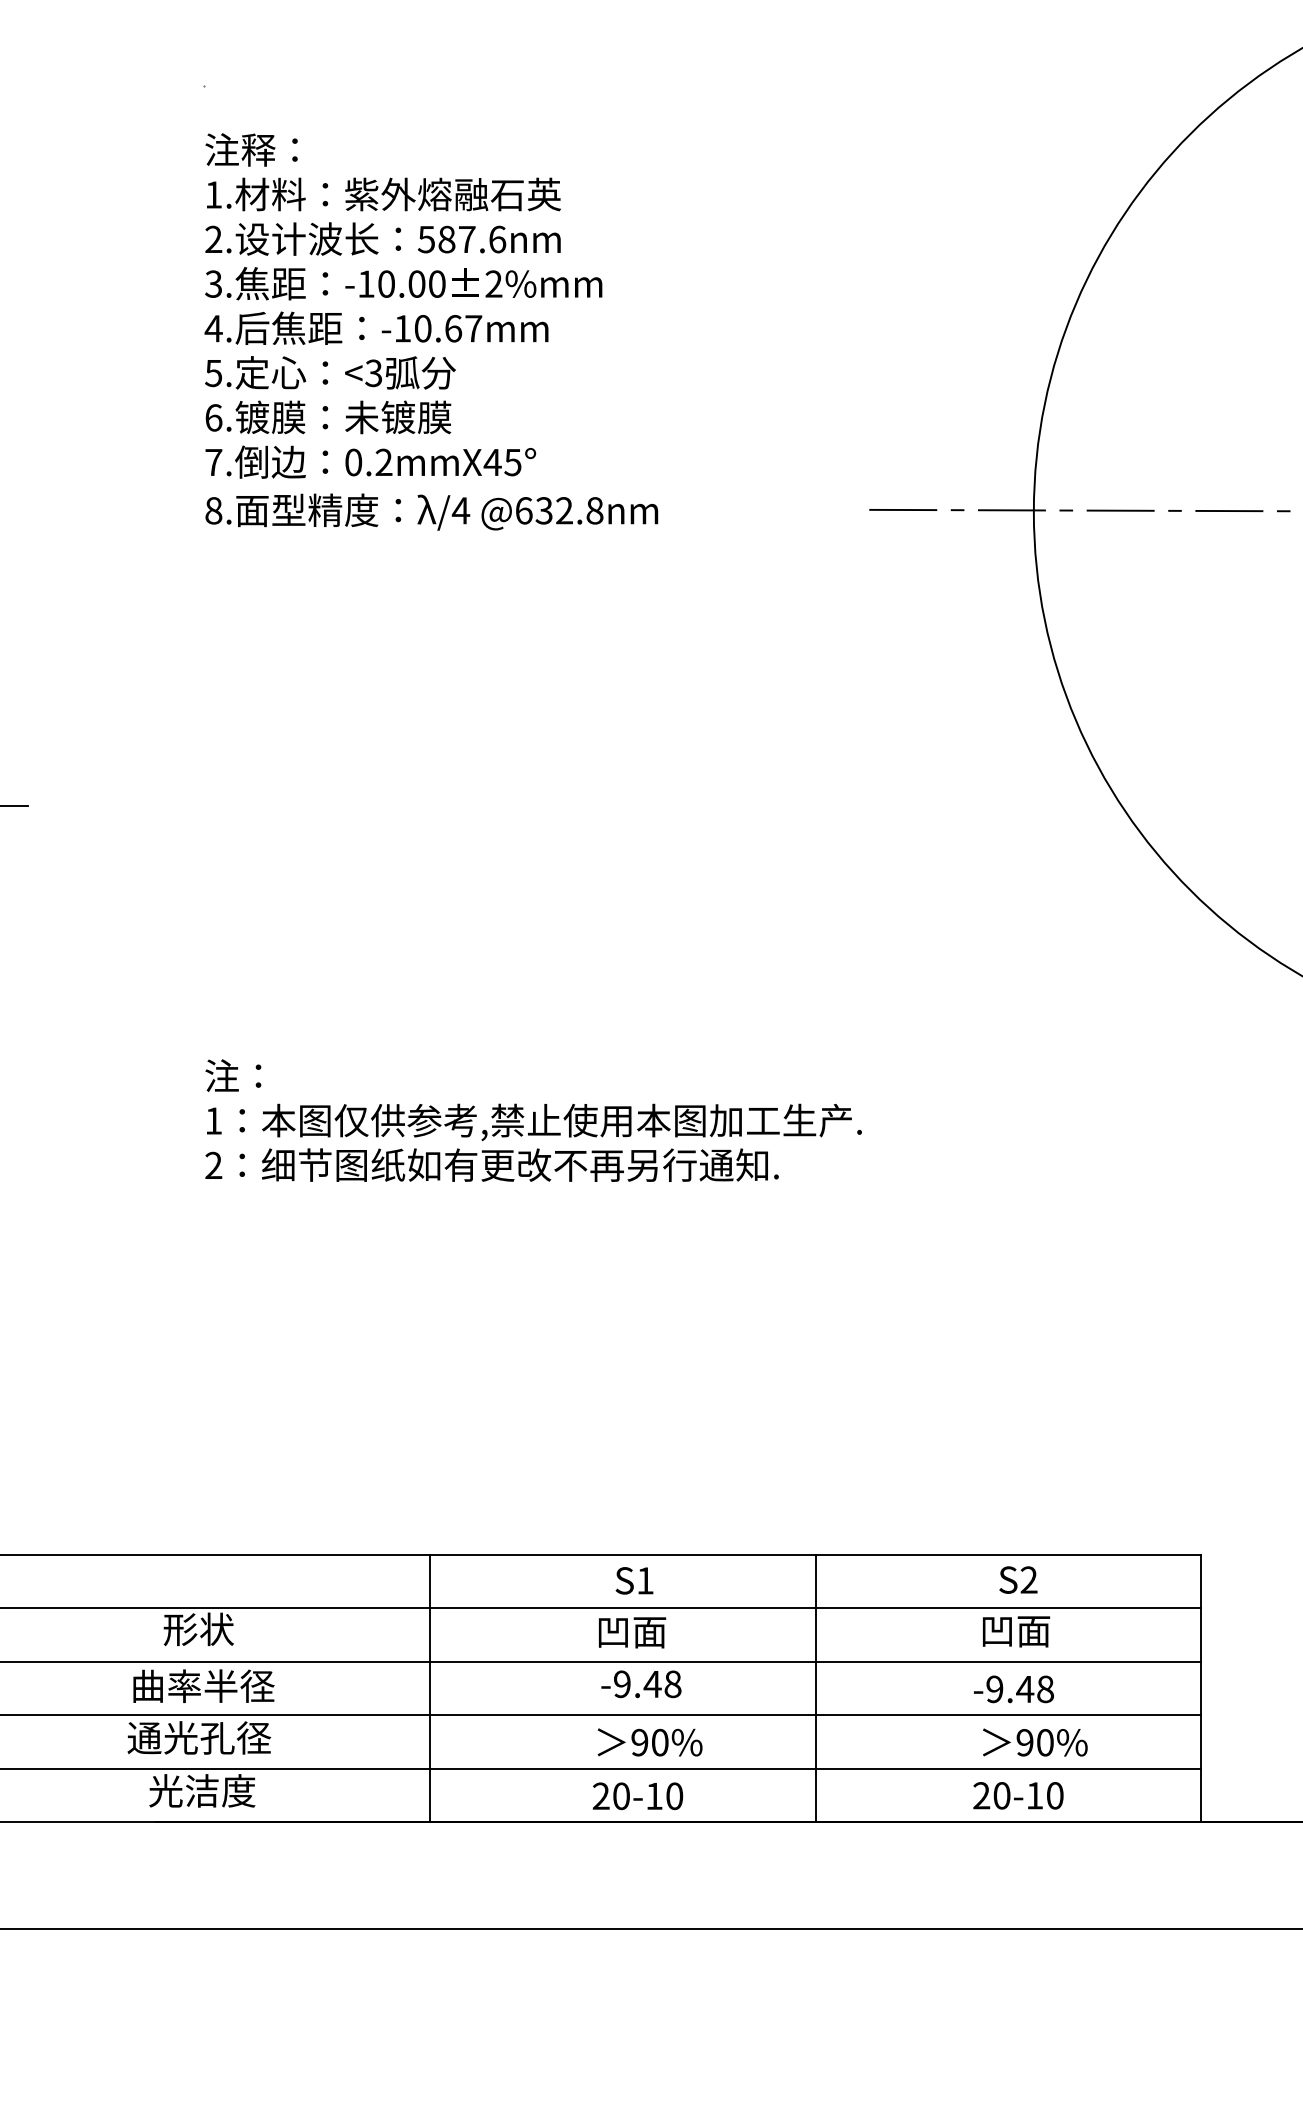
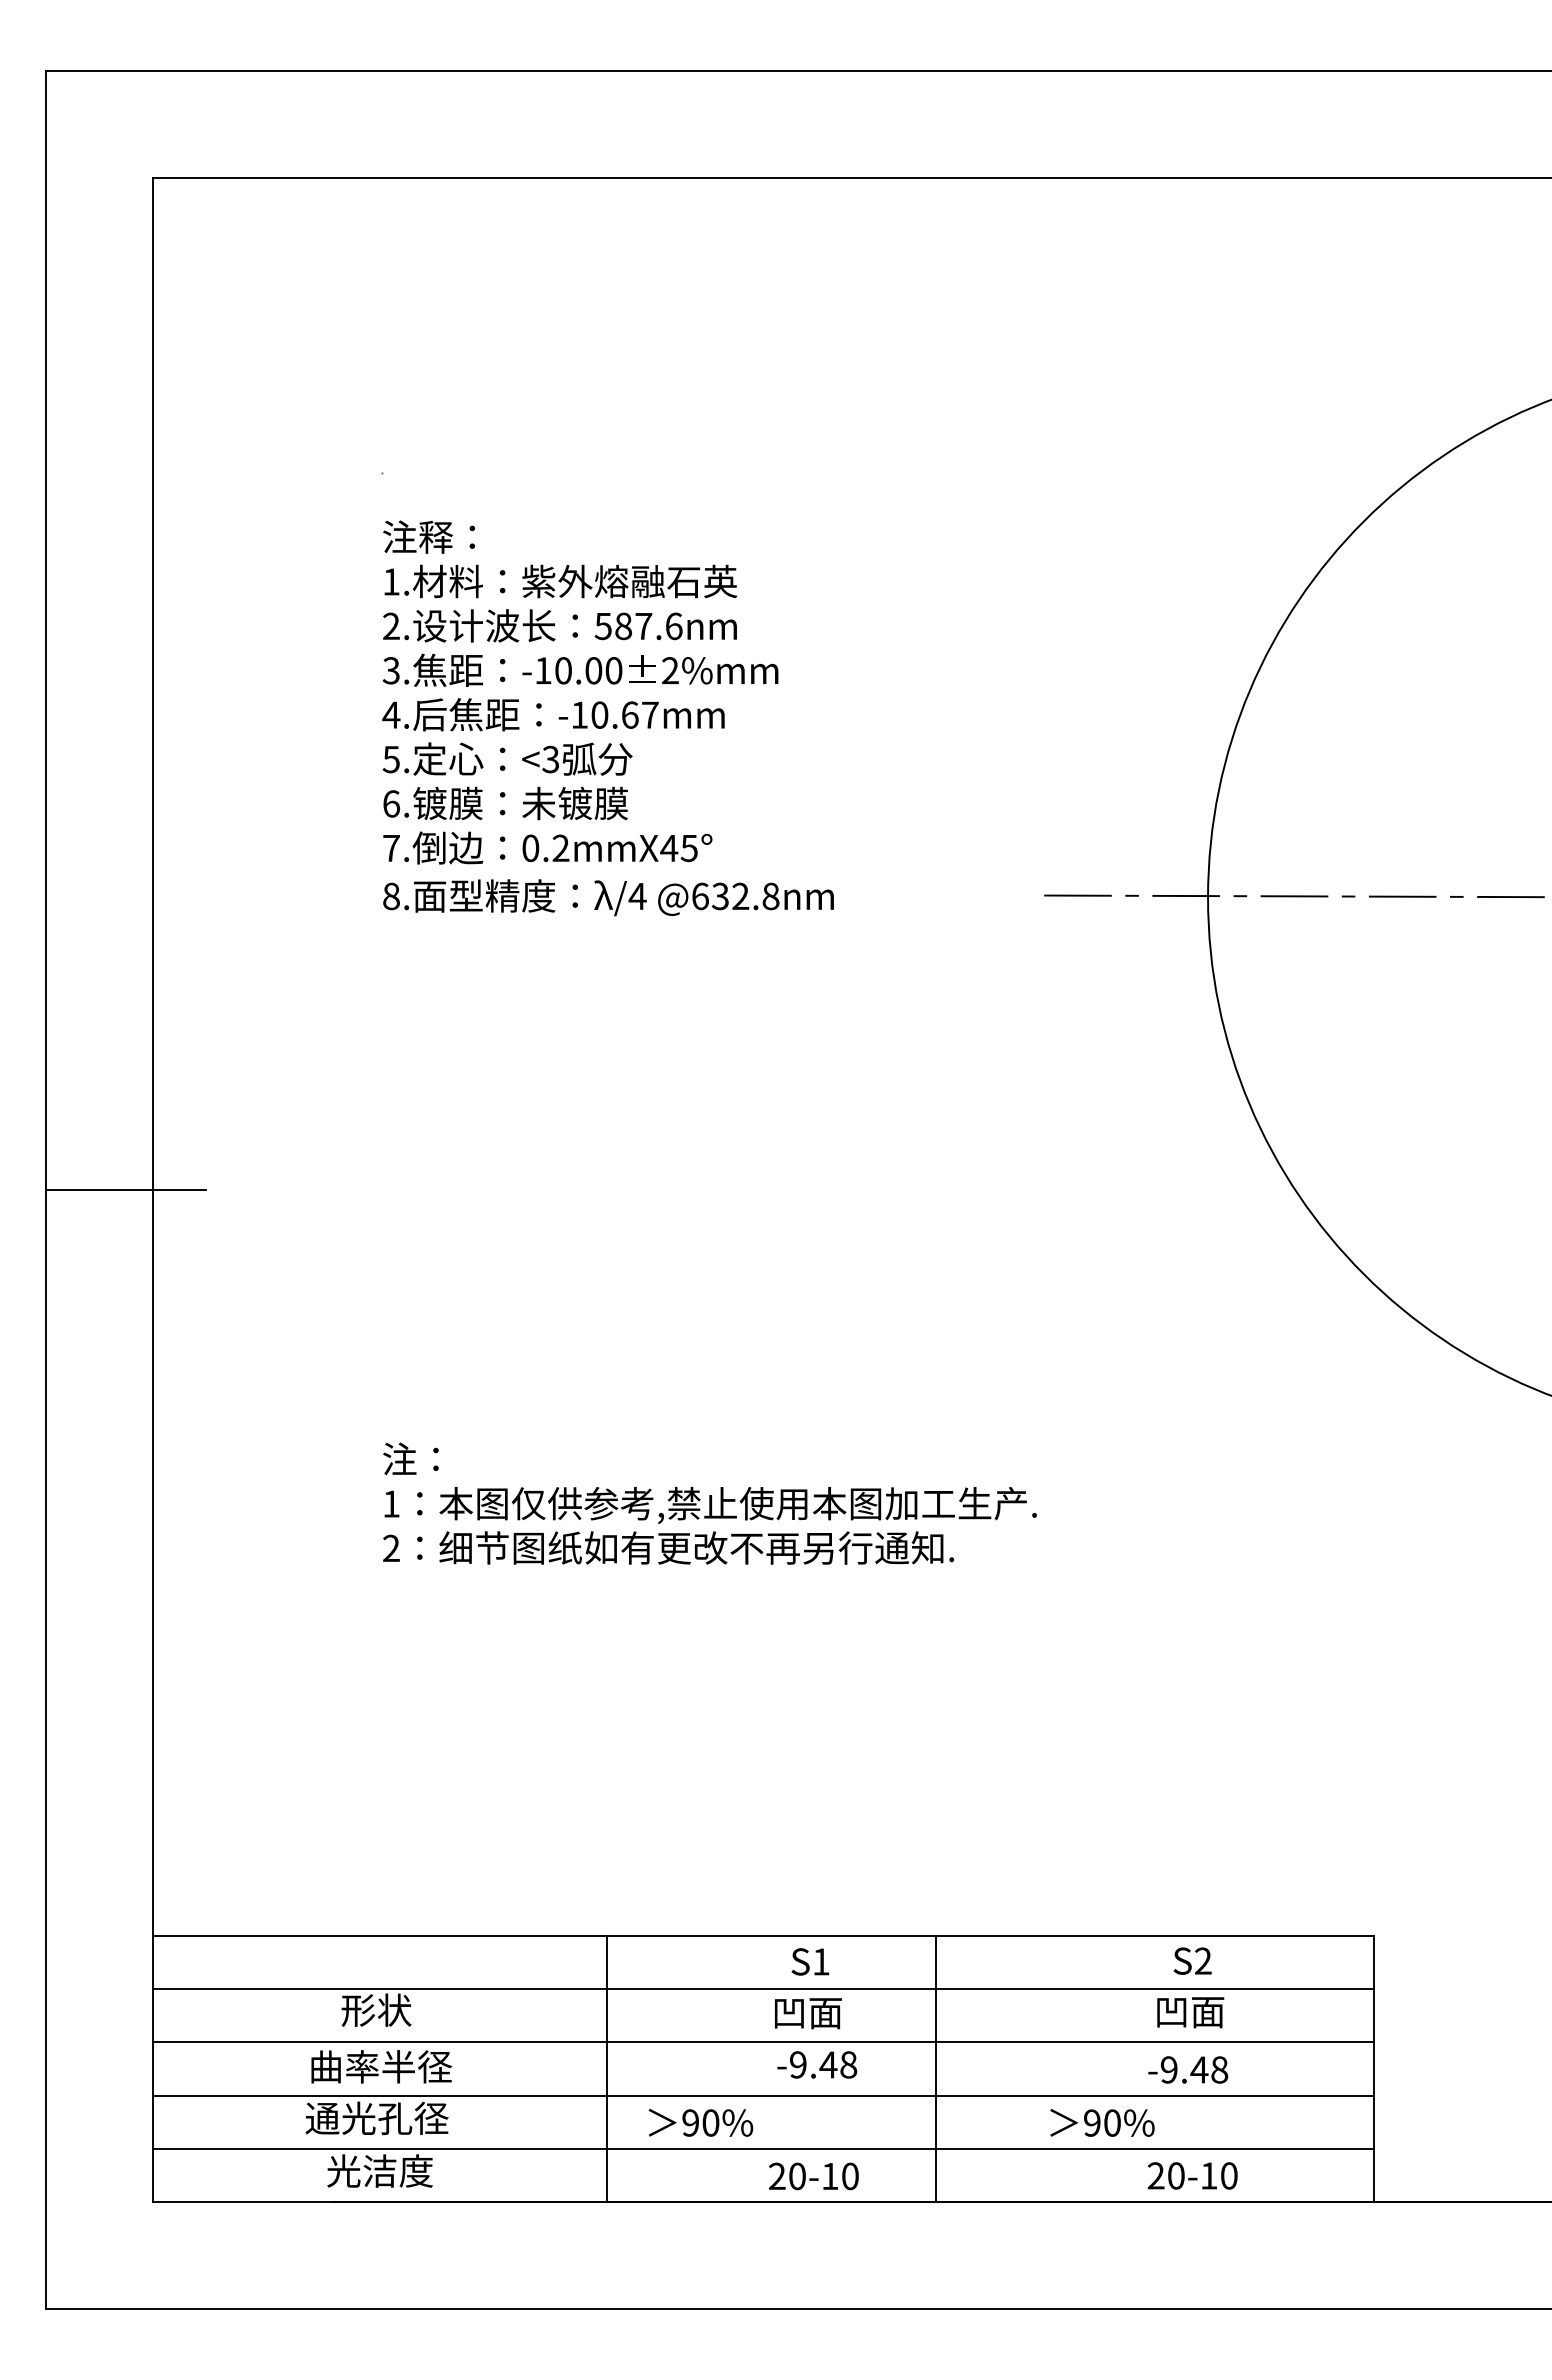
line: (815, 1687) -> (935, 2068), moved
text: (650, 1742) -> (701, 2122), moved
text: (1035, 1742) -> (1102, 2122), moved

